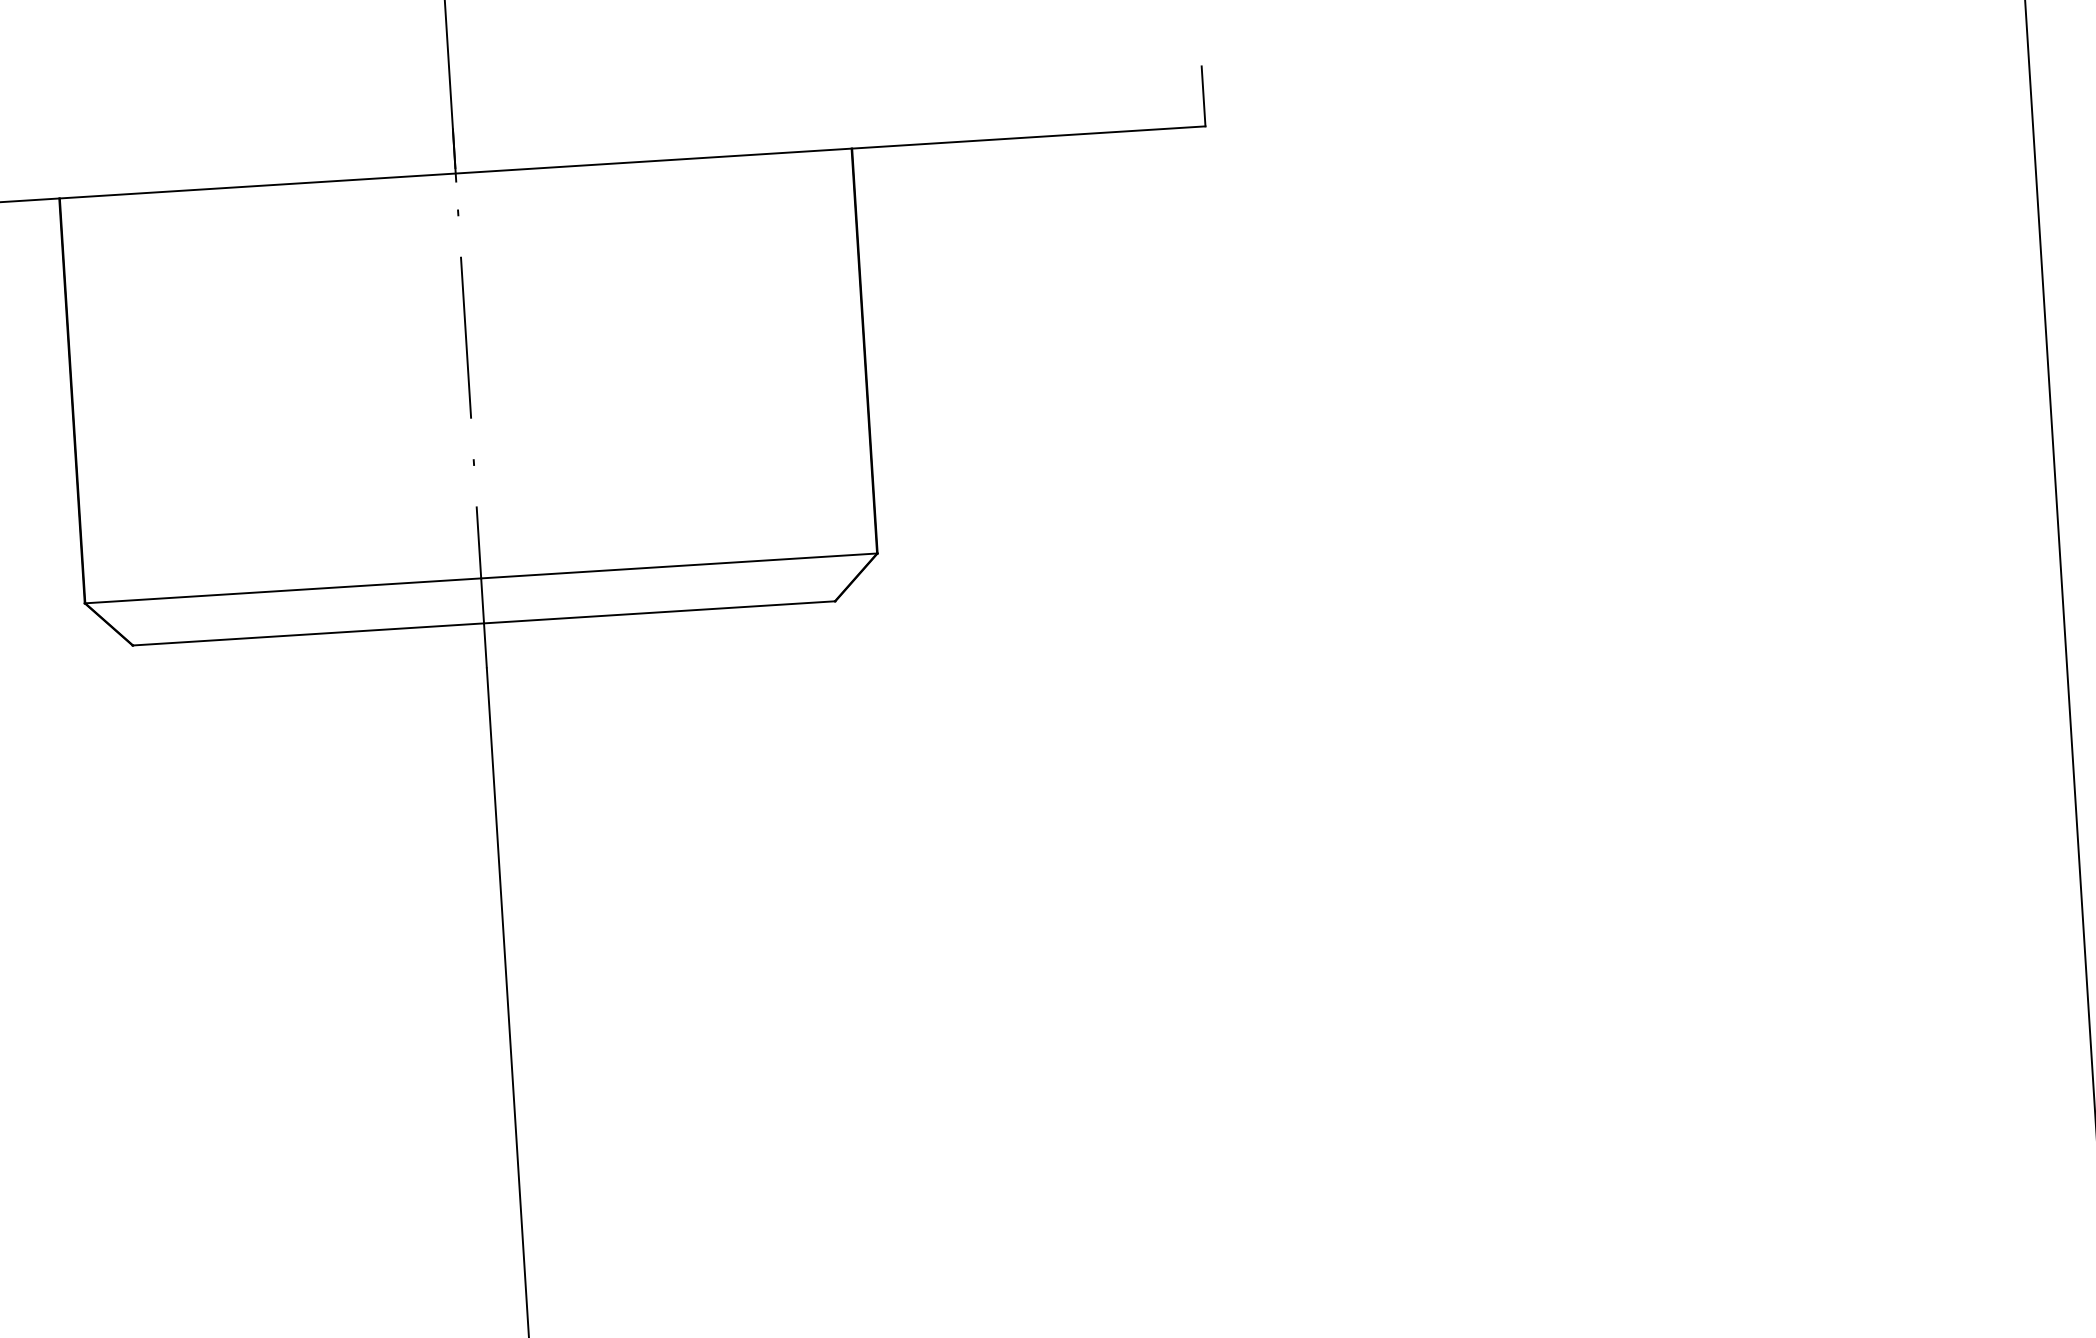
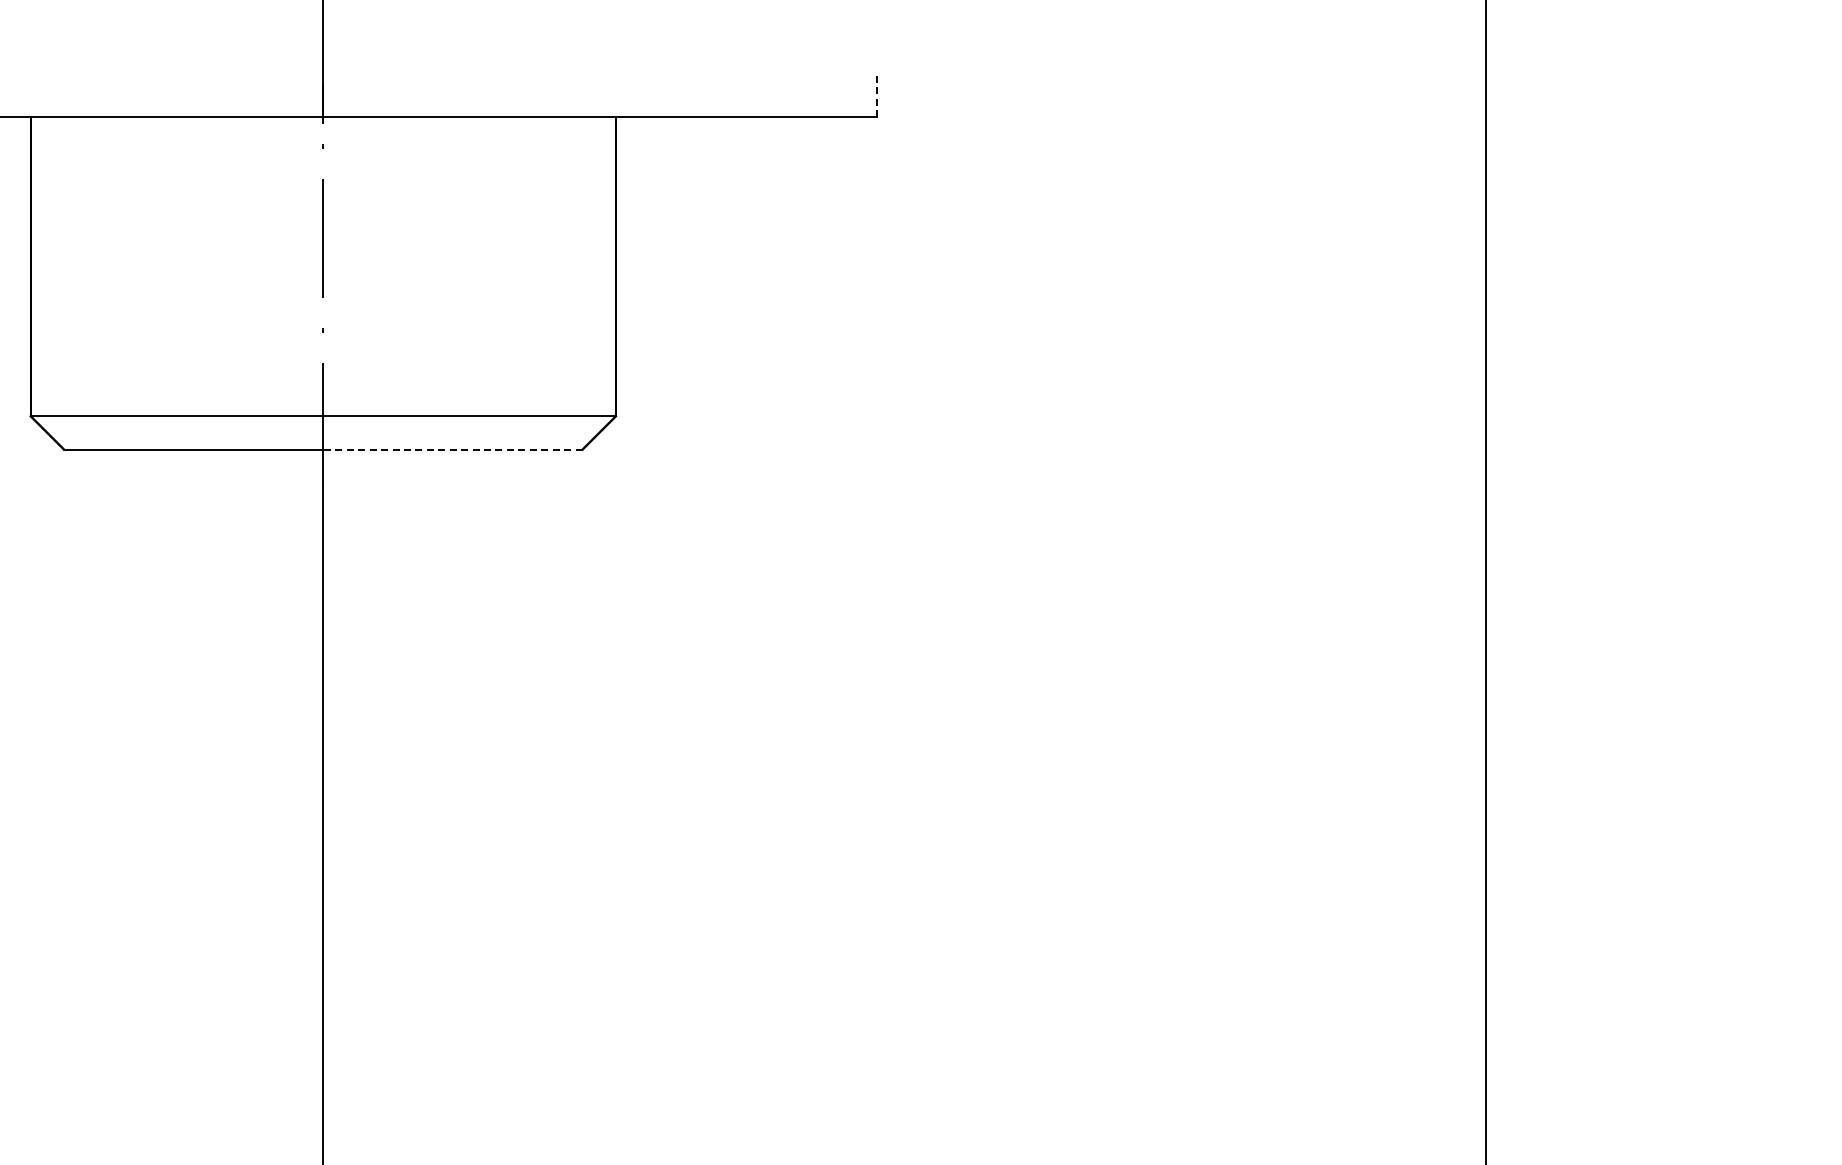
line: (1204, 95) -> (877, 94), solid -> dashed
line: (658, 612) -> (452, 449), solid -> dashed

